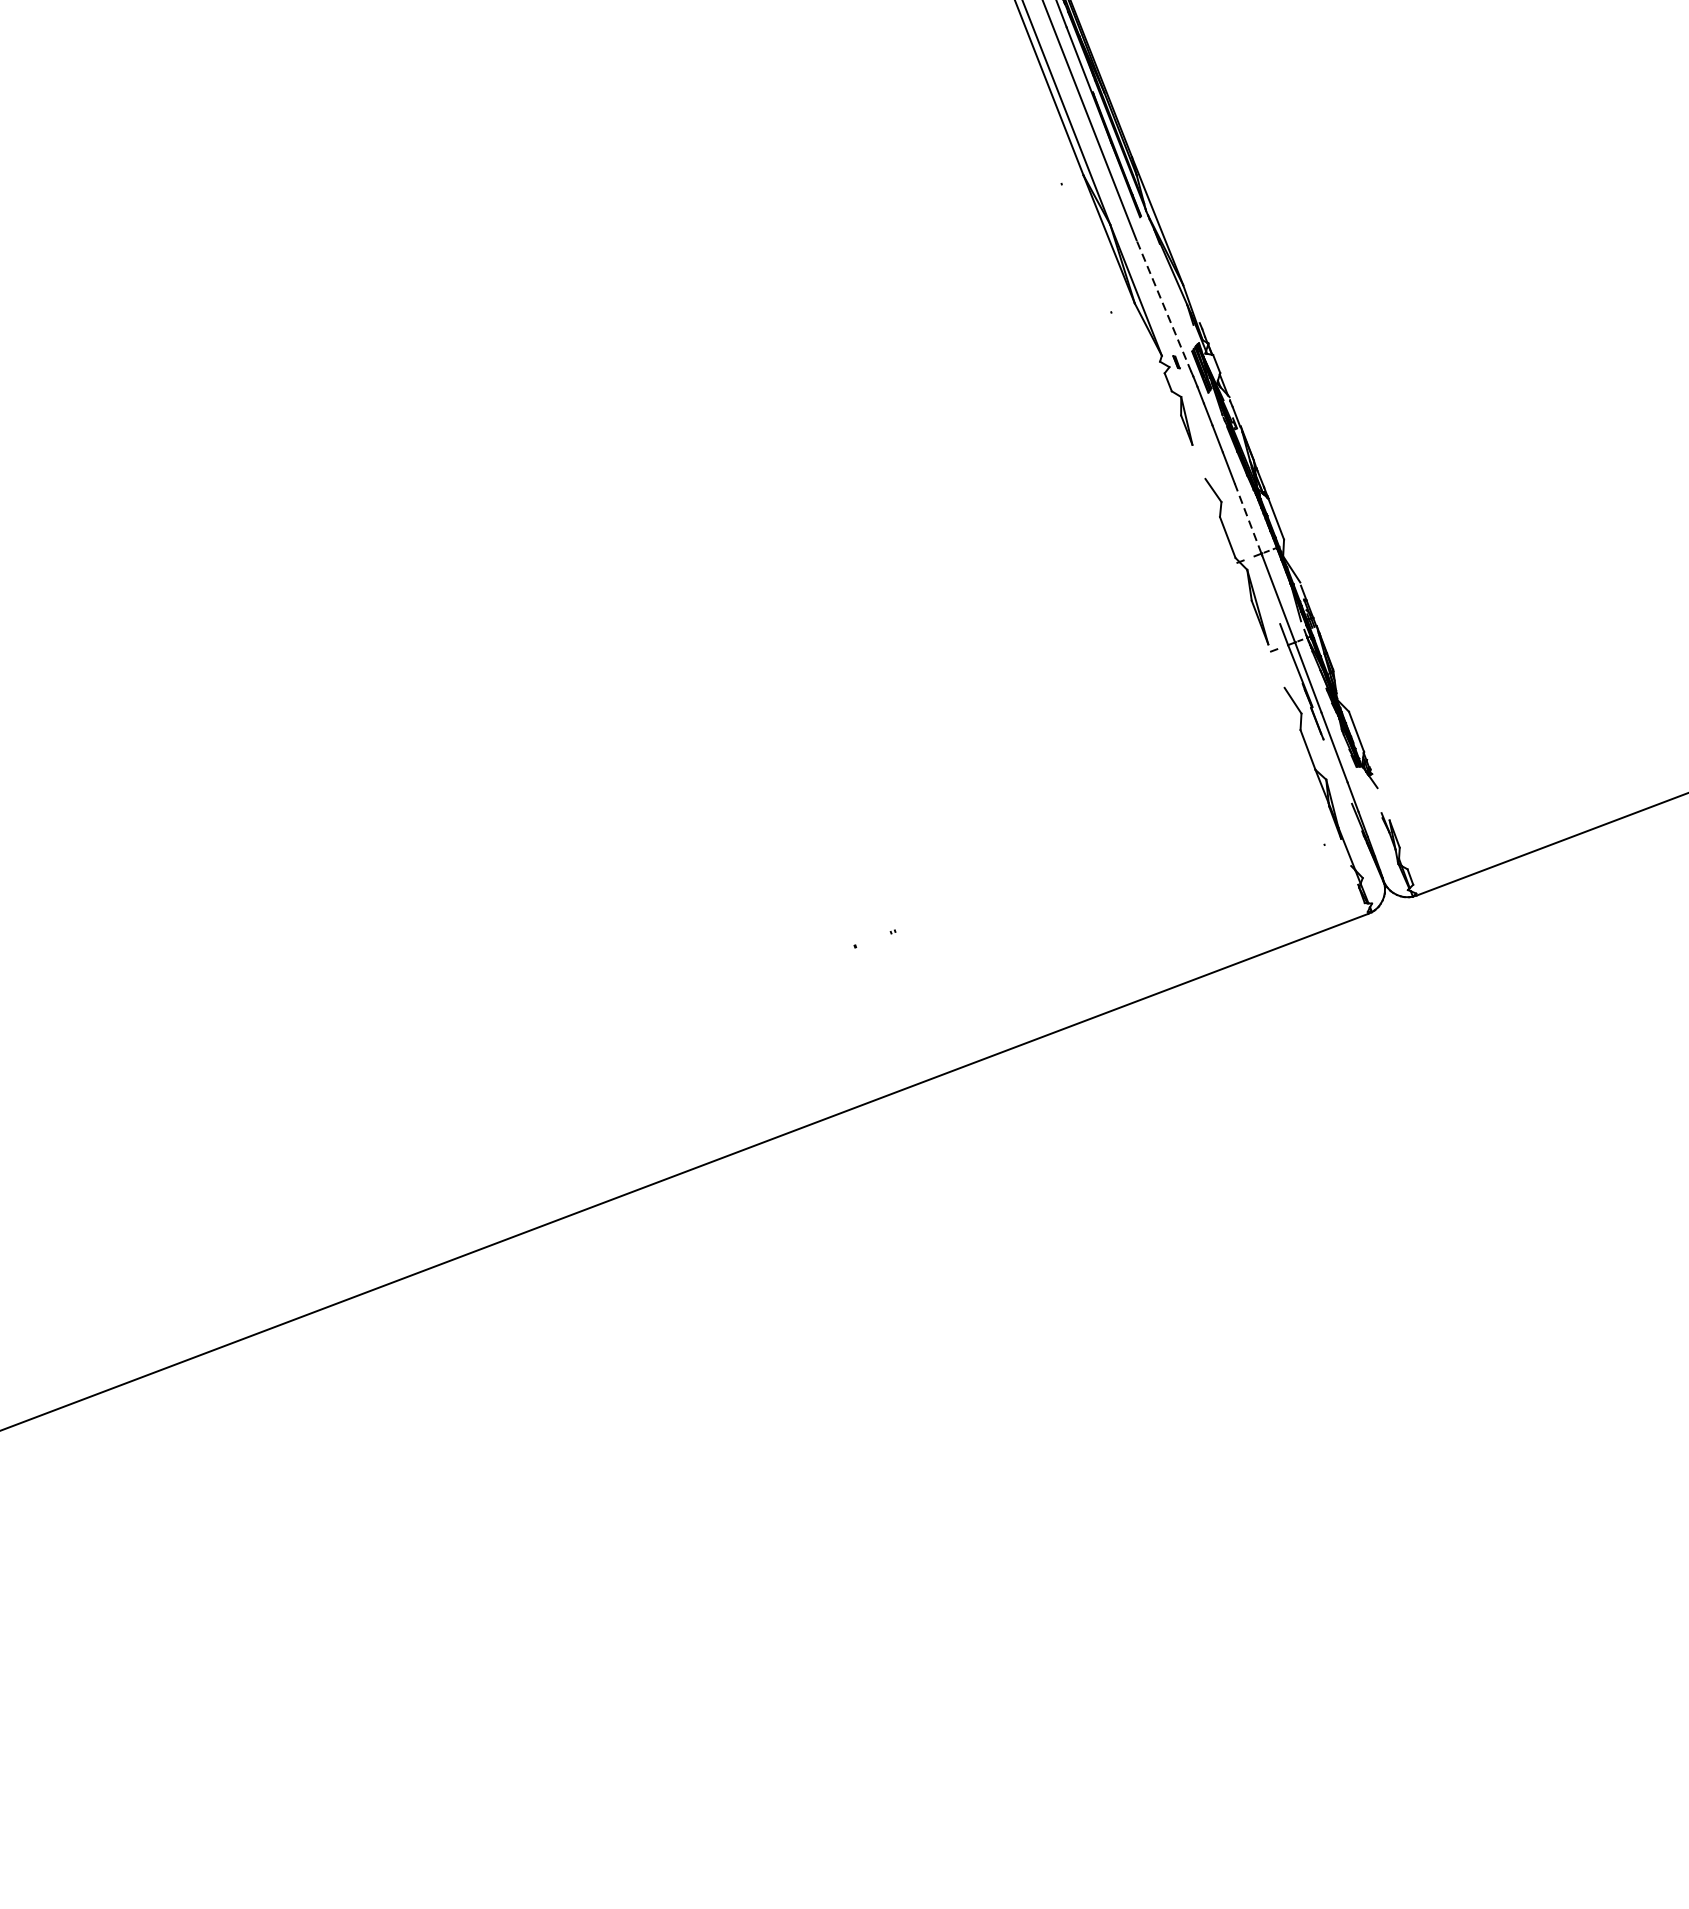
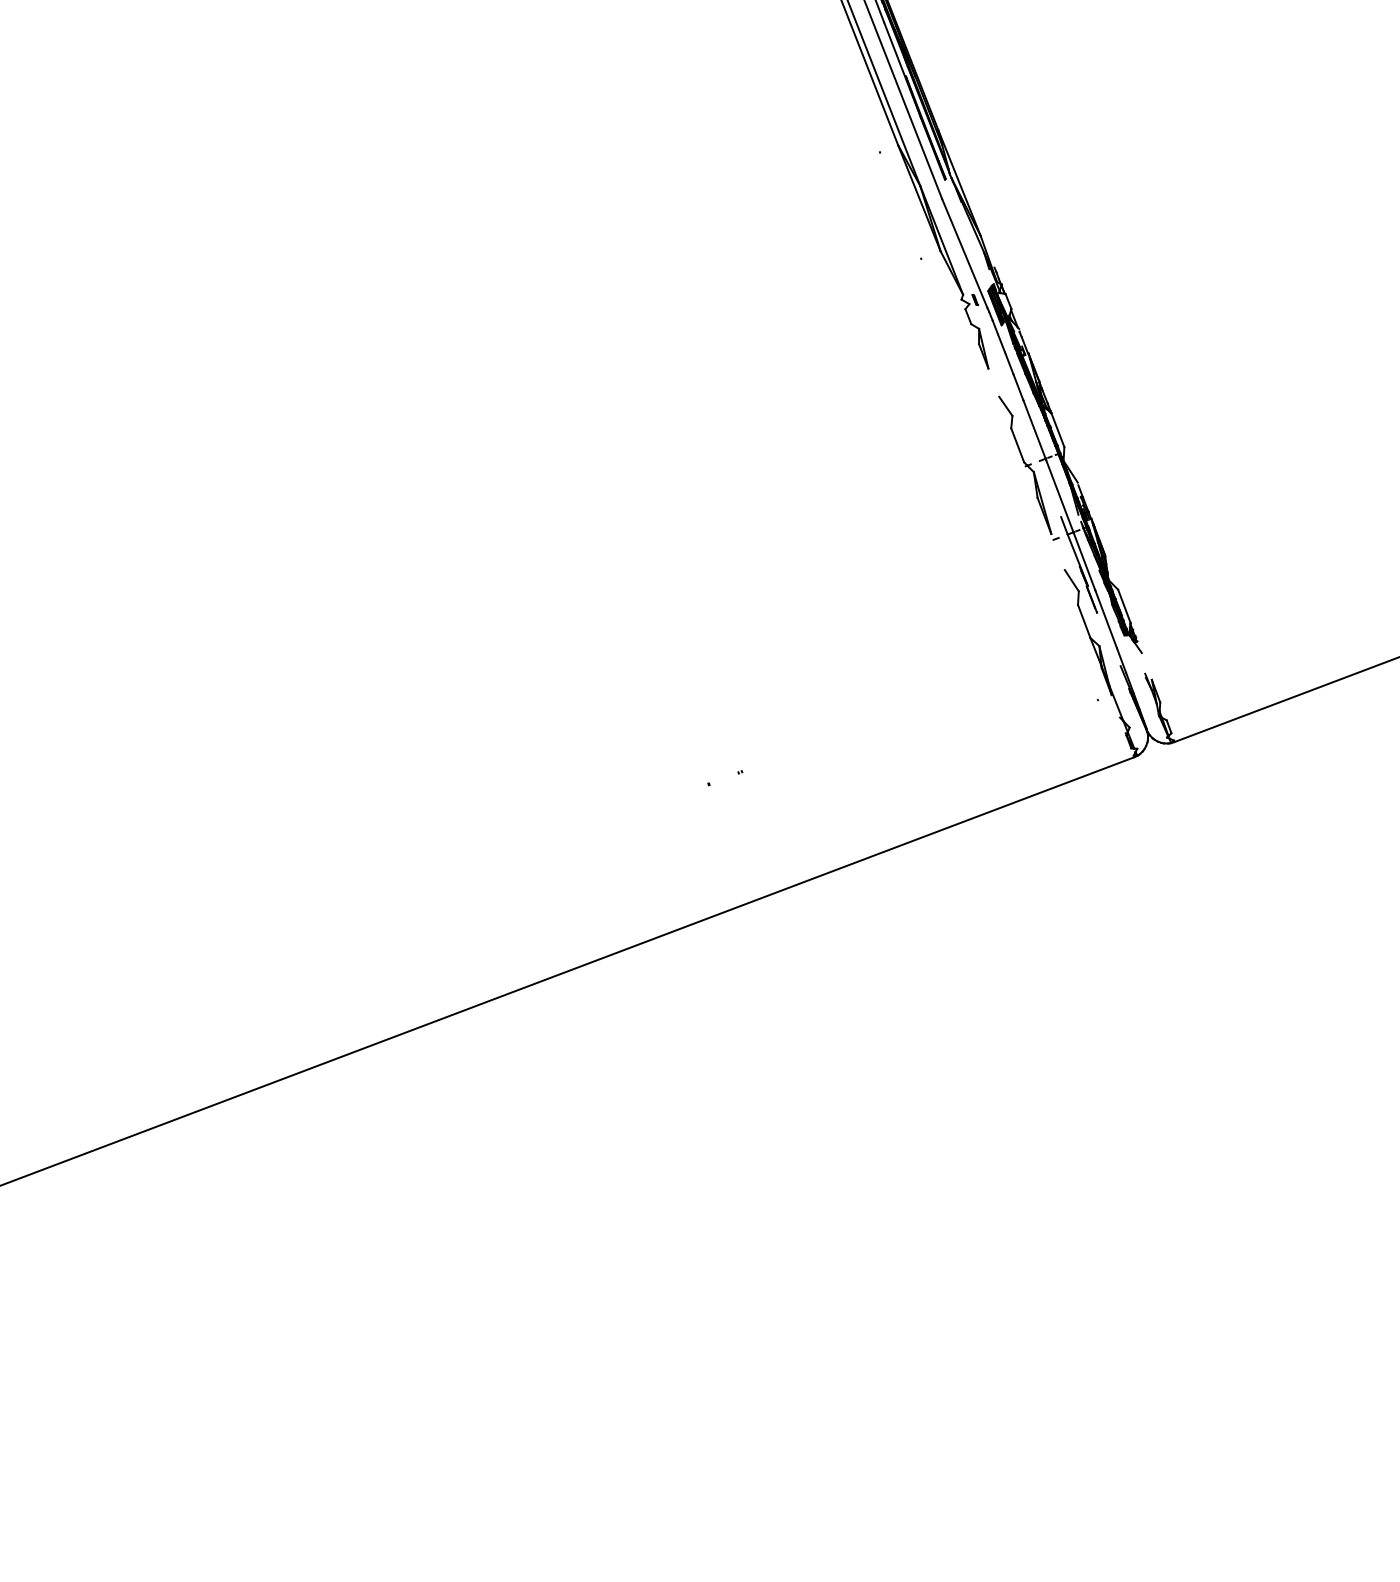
line: (1163, 306) -> (964, 253), dashed -> solid
line: (1248, 519) -> (1034, 430), dashed -> solid

